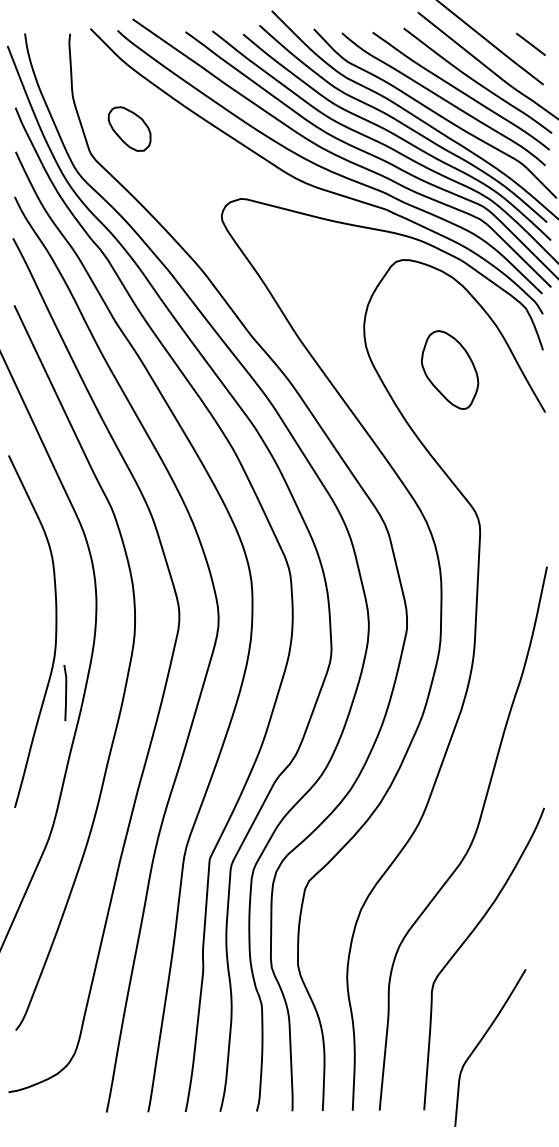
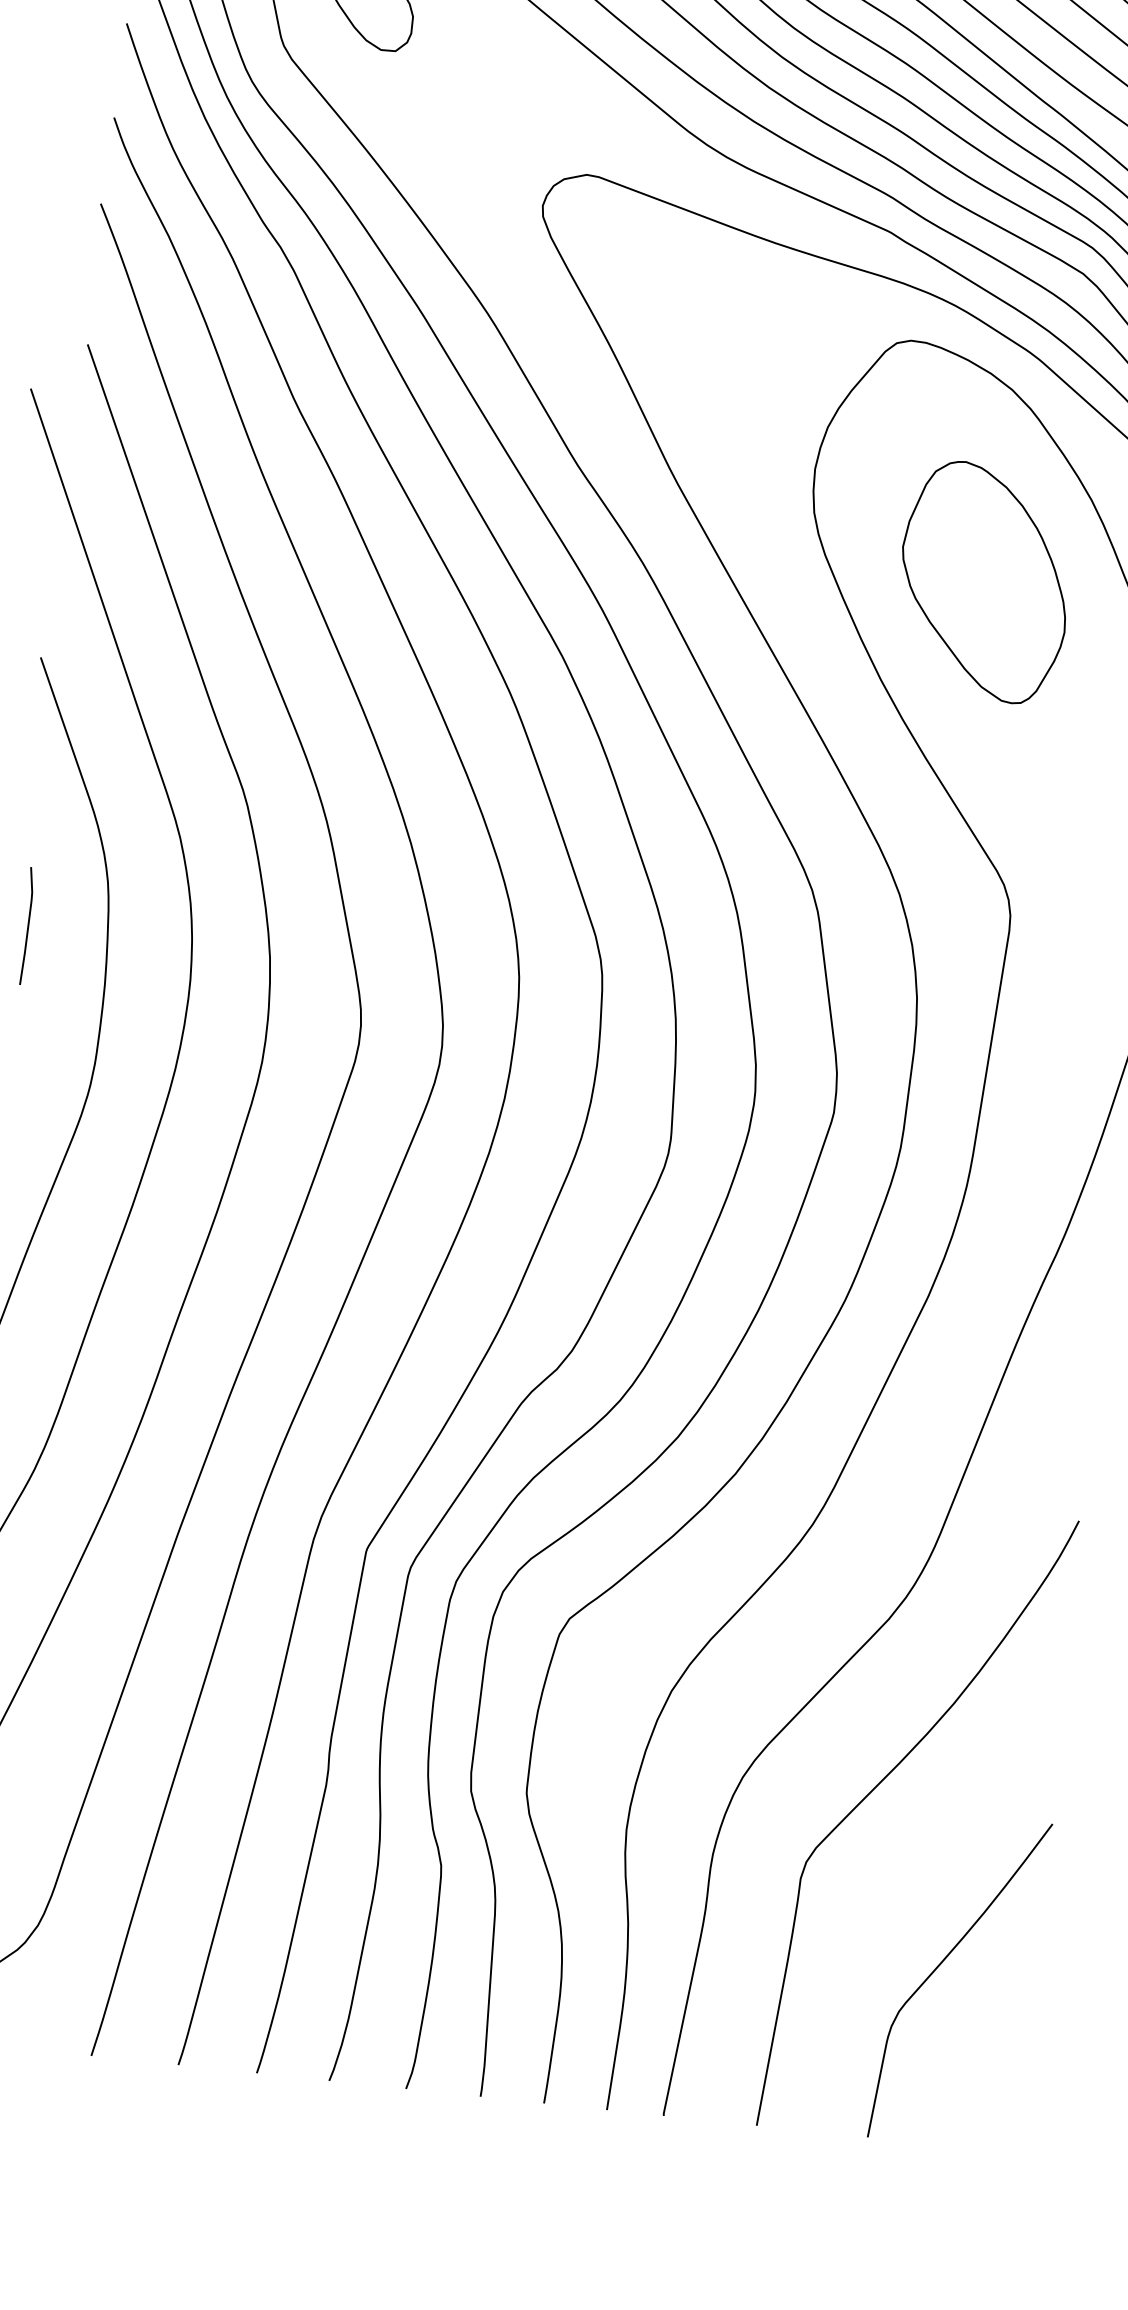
part: (449, 369) -> (983, 580), size x1.43
line: (65, 693) -> (26, 927), moved
curve: (481, 1041) -> (942, 1964), moved

